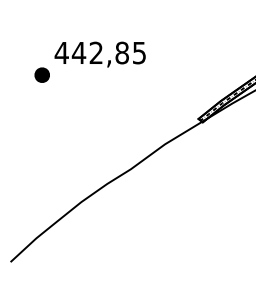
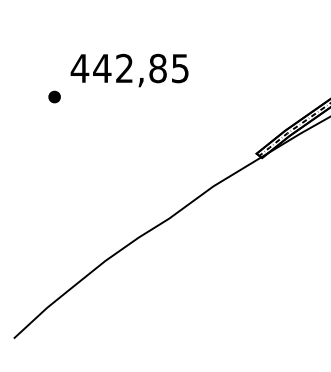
part: (41, 74) -> (53, 96), size x0.62

